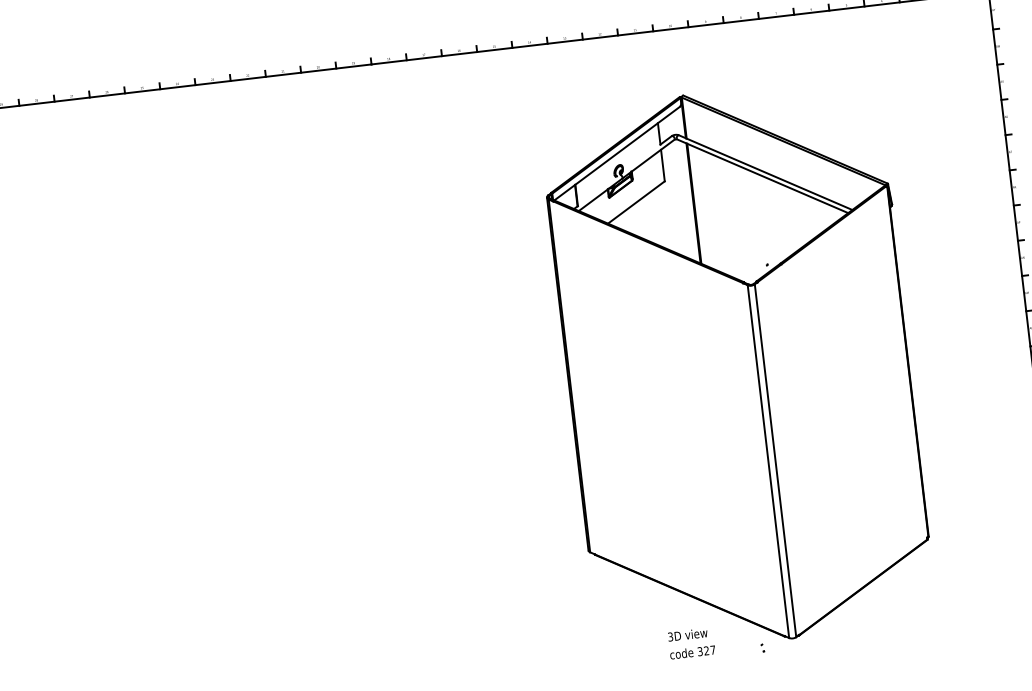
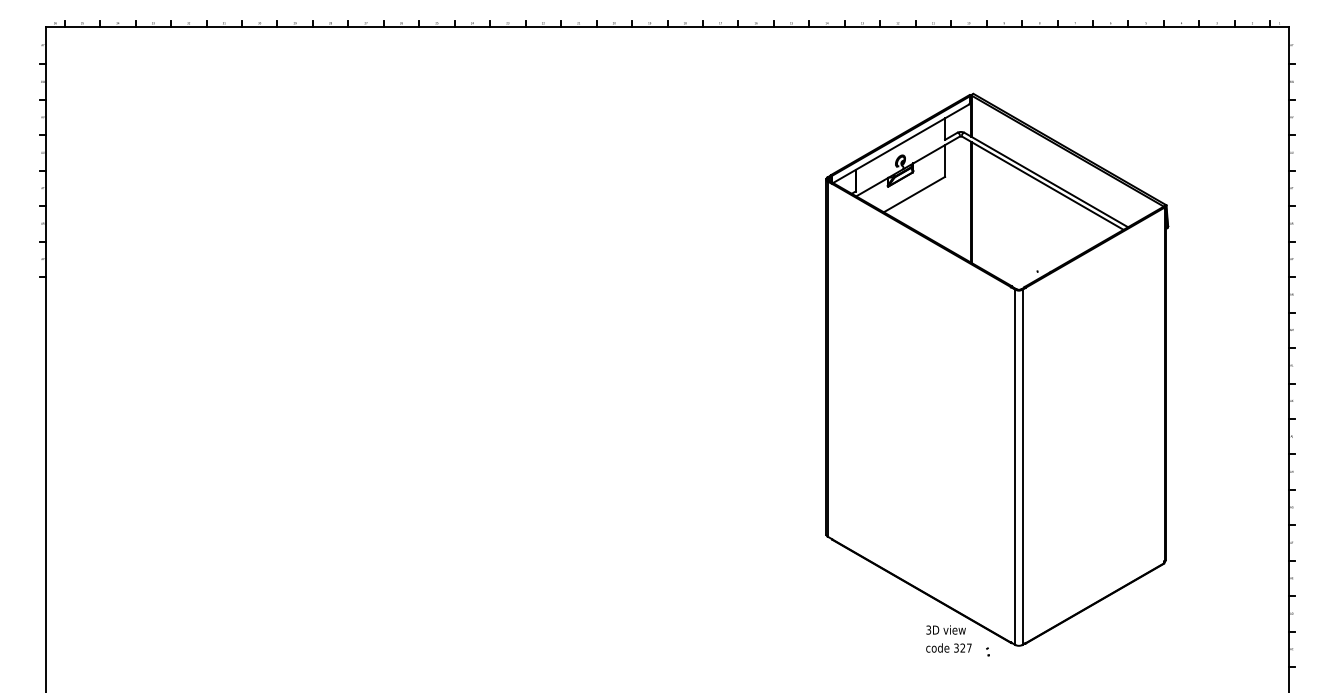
text: (691, 643) -> (948, 638), moved

